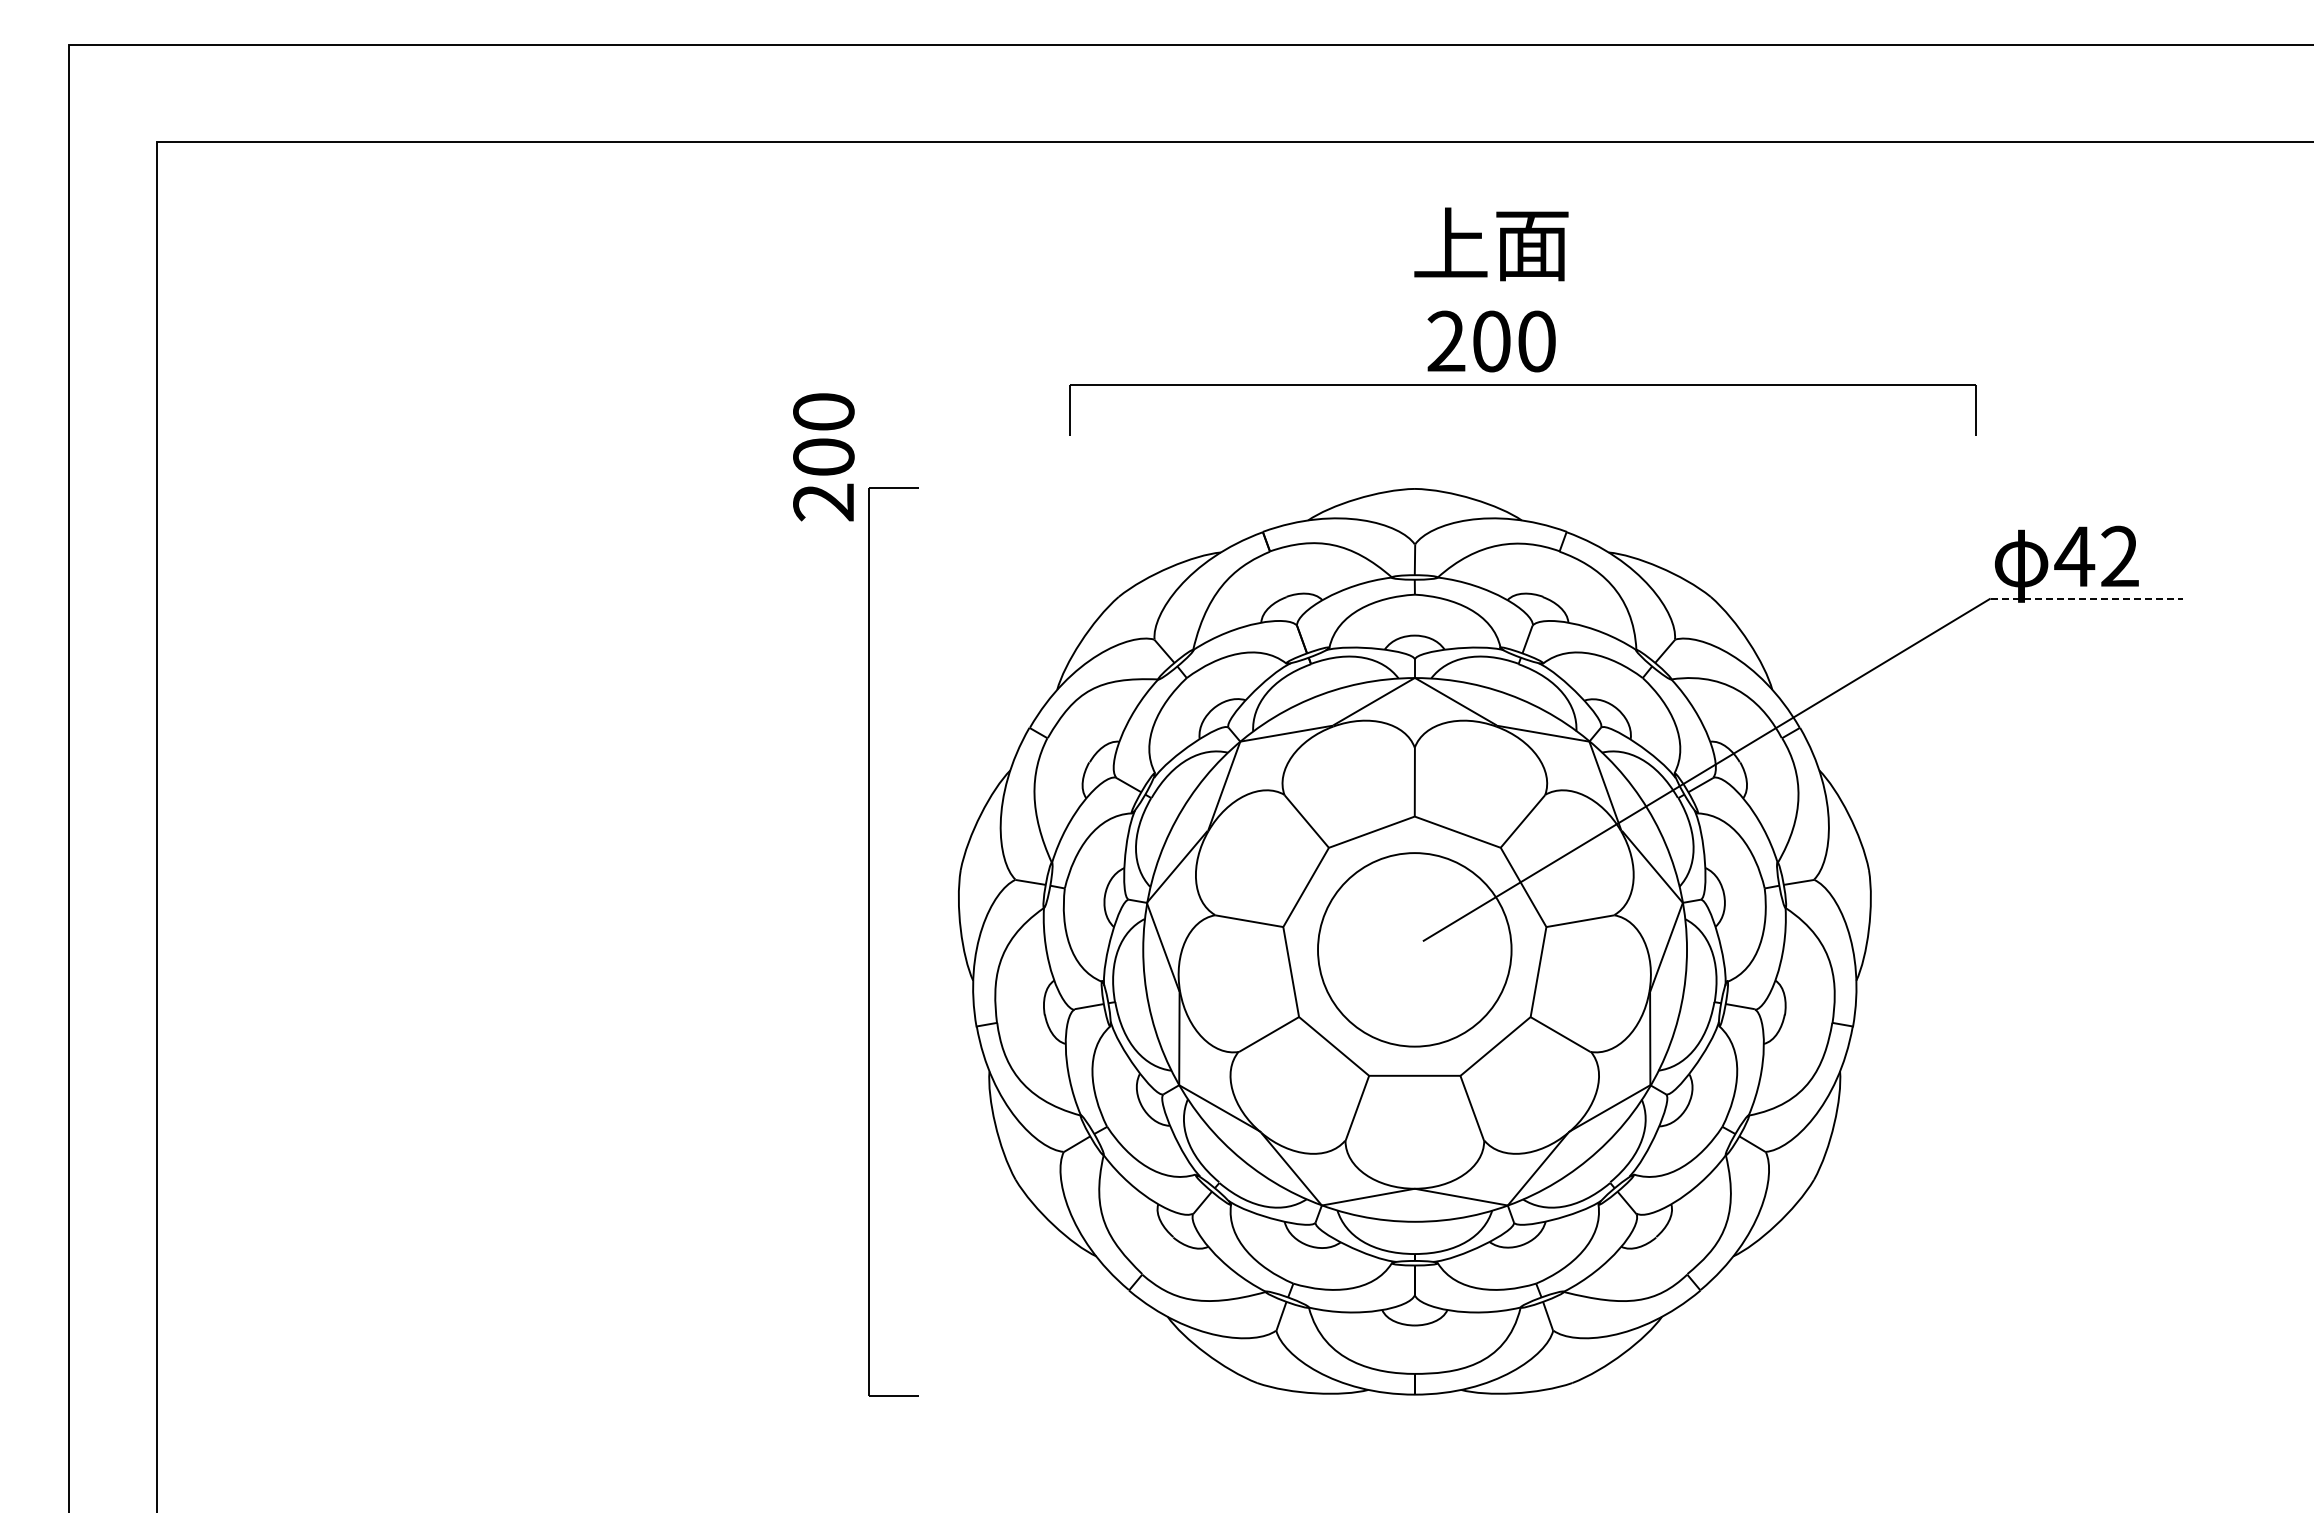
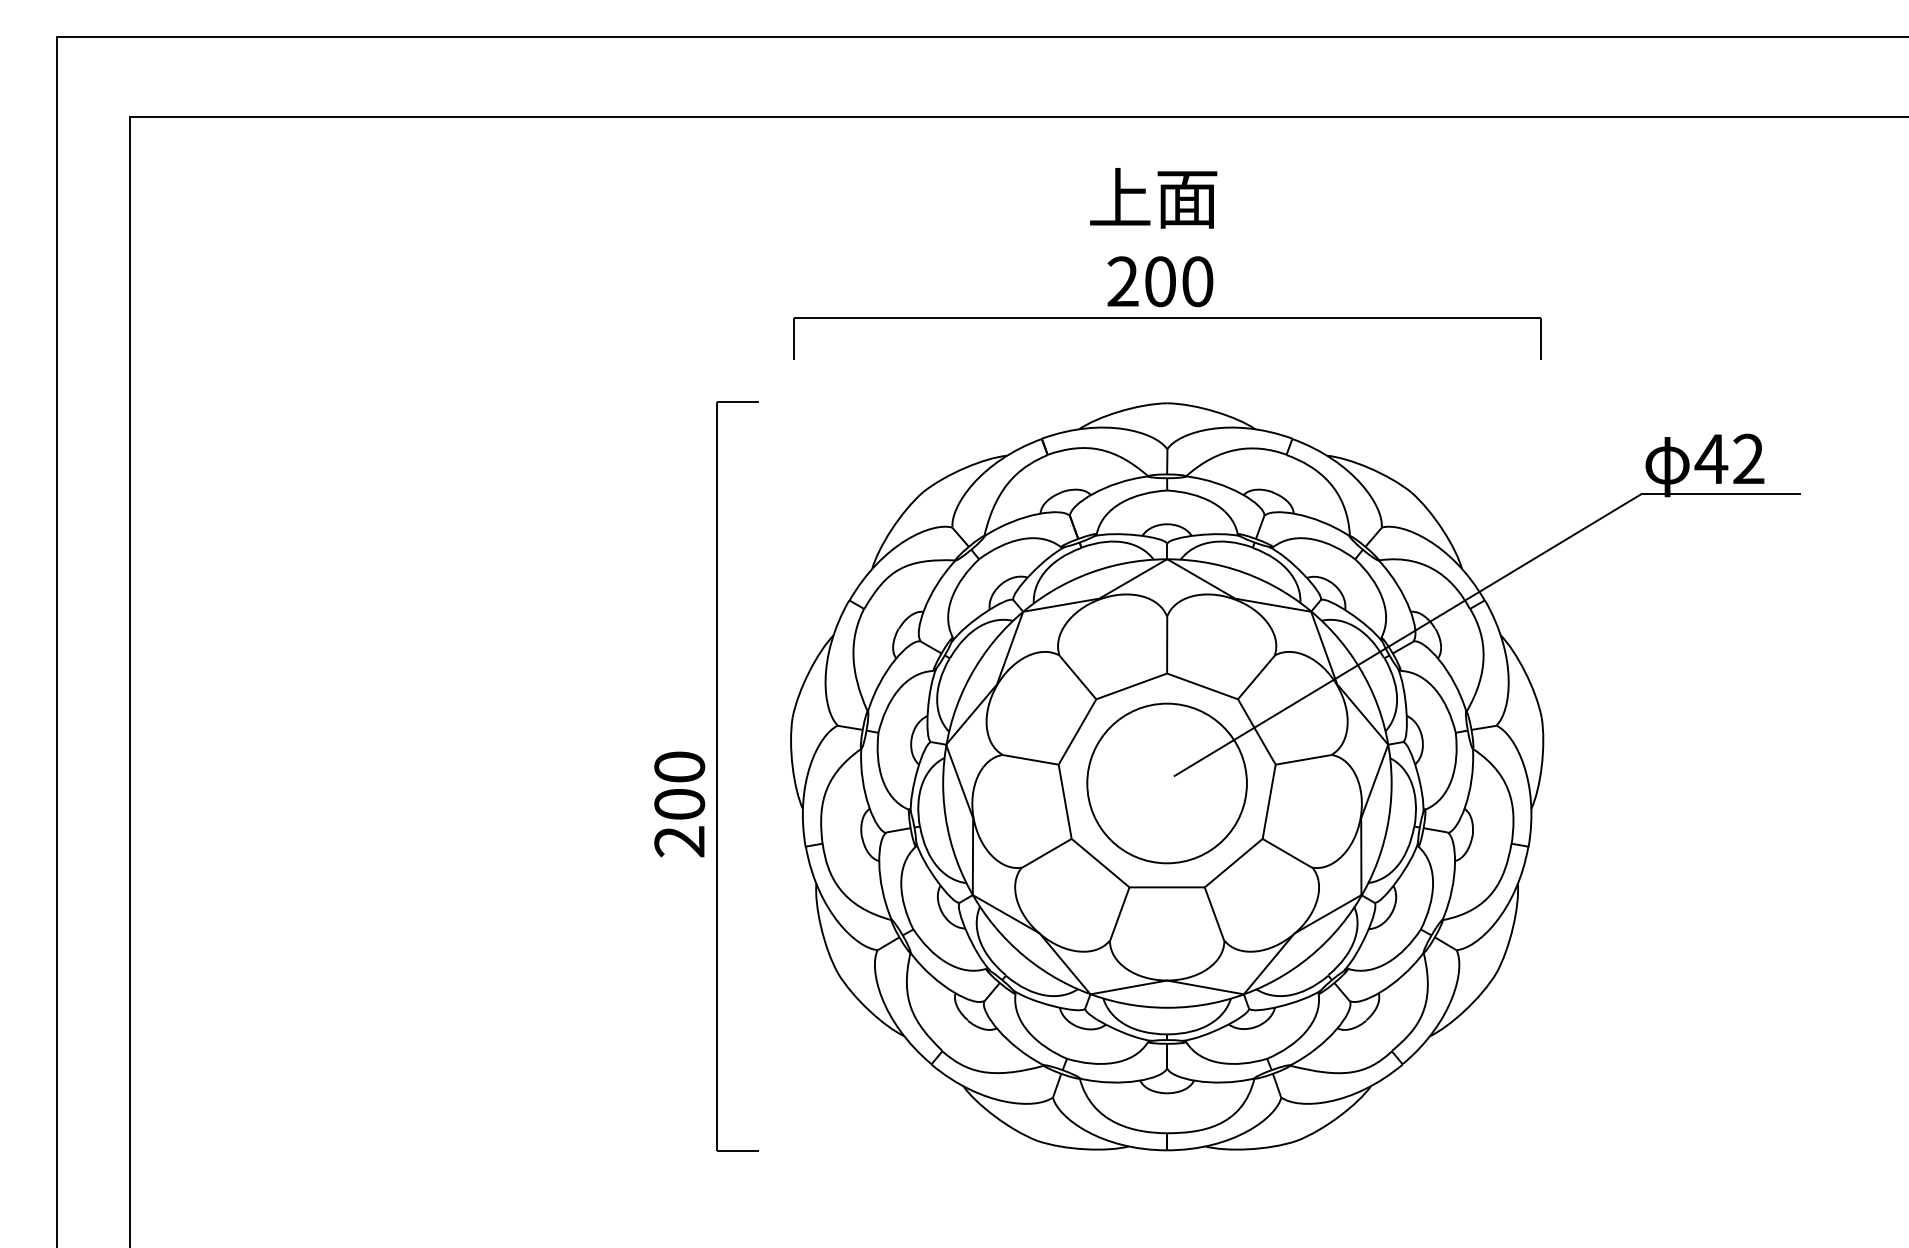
text: (1491, 244) -> (1153, 198), moved
text: (1491, 341) -> (1160, 281), moved
part: (1522, 385) -> (1166, 317), moved
text: (823, 457) -> (679, 804), moved
line: (2087, 598) -> (1721, 493), dashed -> solid

